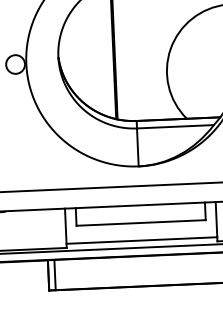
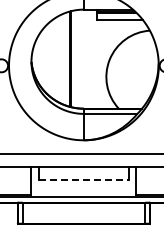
line: (140, 222) -> (83, 179), solid -> dashed
line: (141, 240) -> (83, 191), removed

